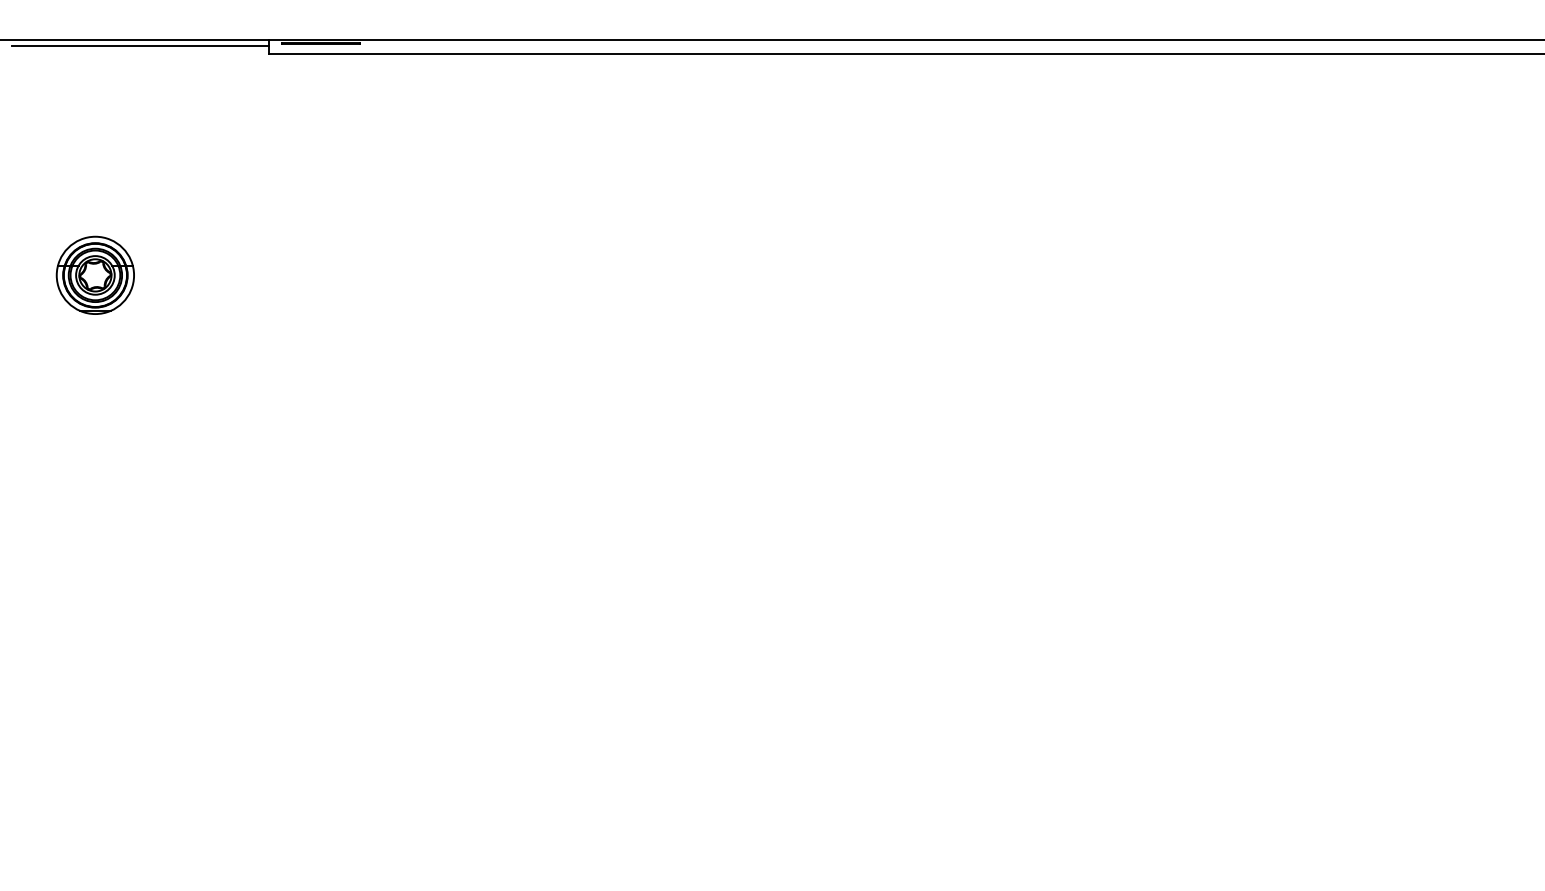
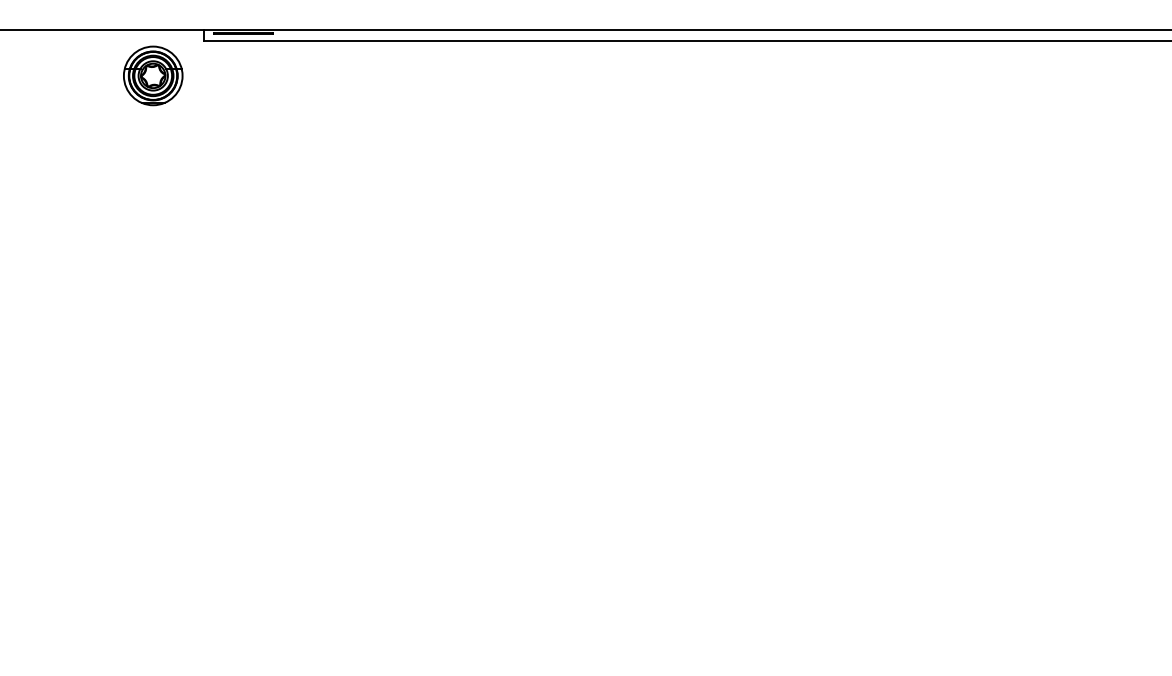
line: (140, 45) -> (106, 34), removed
part: (95, 274) -> (153, 75), moved

